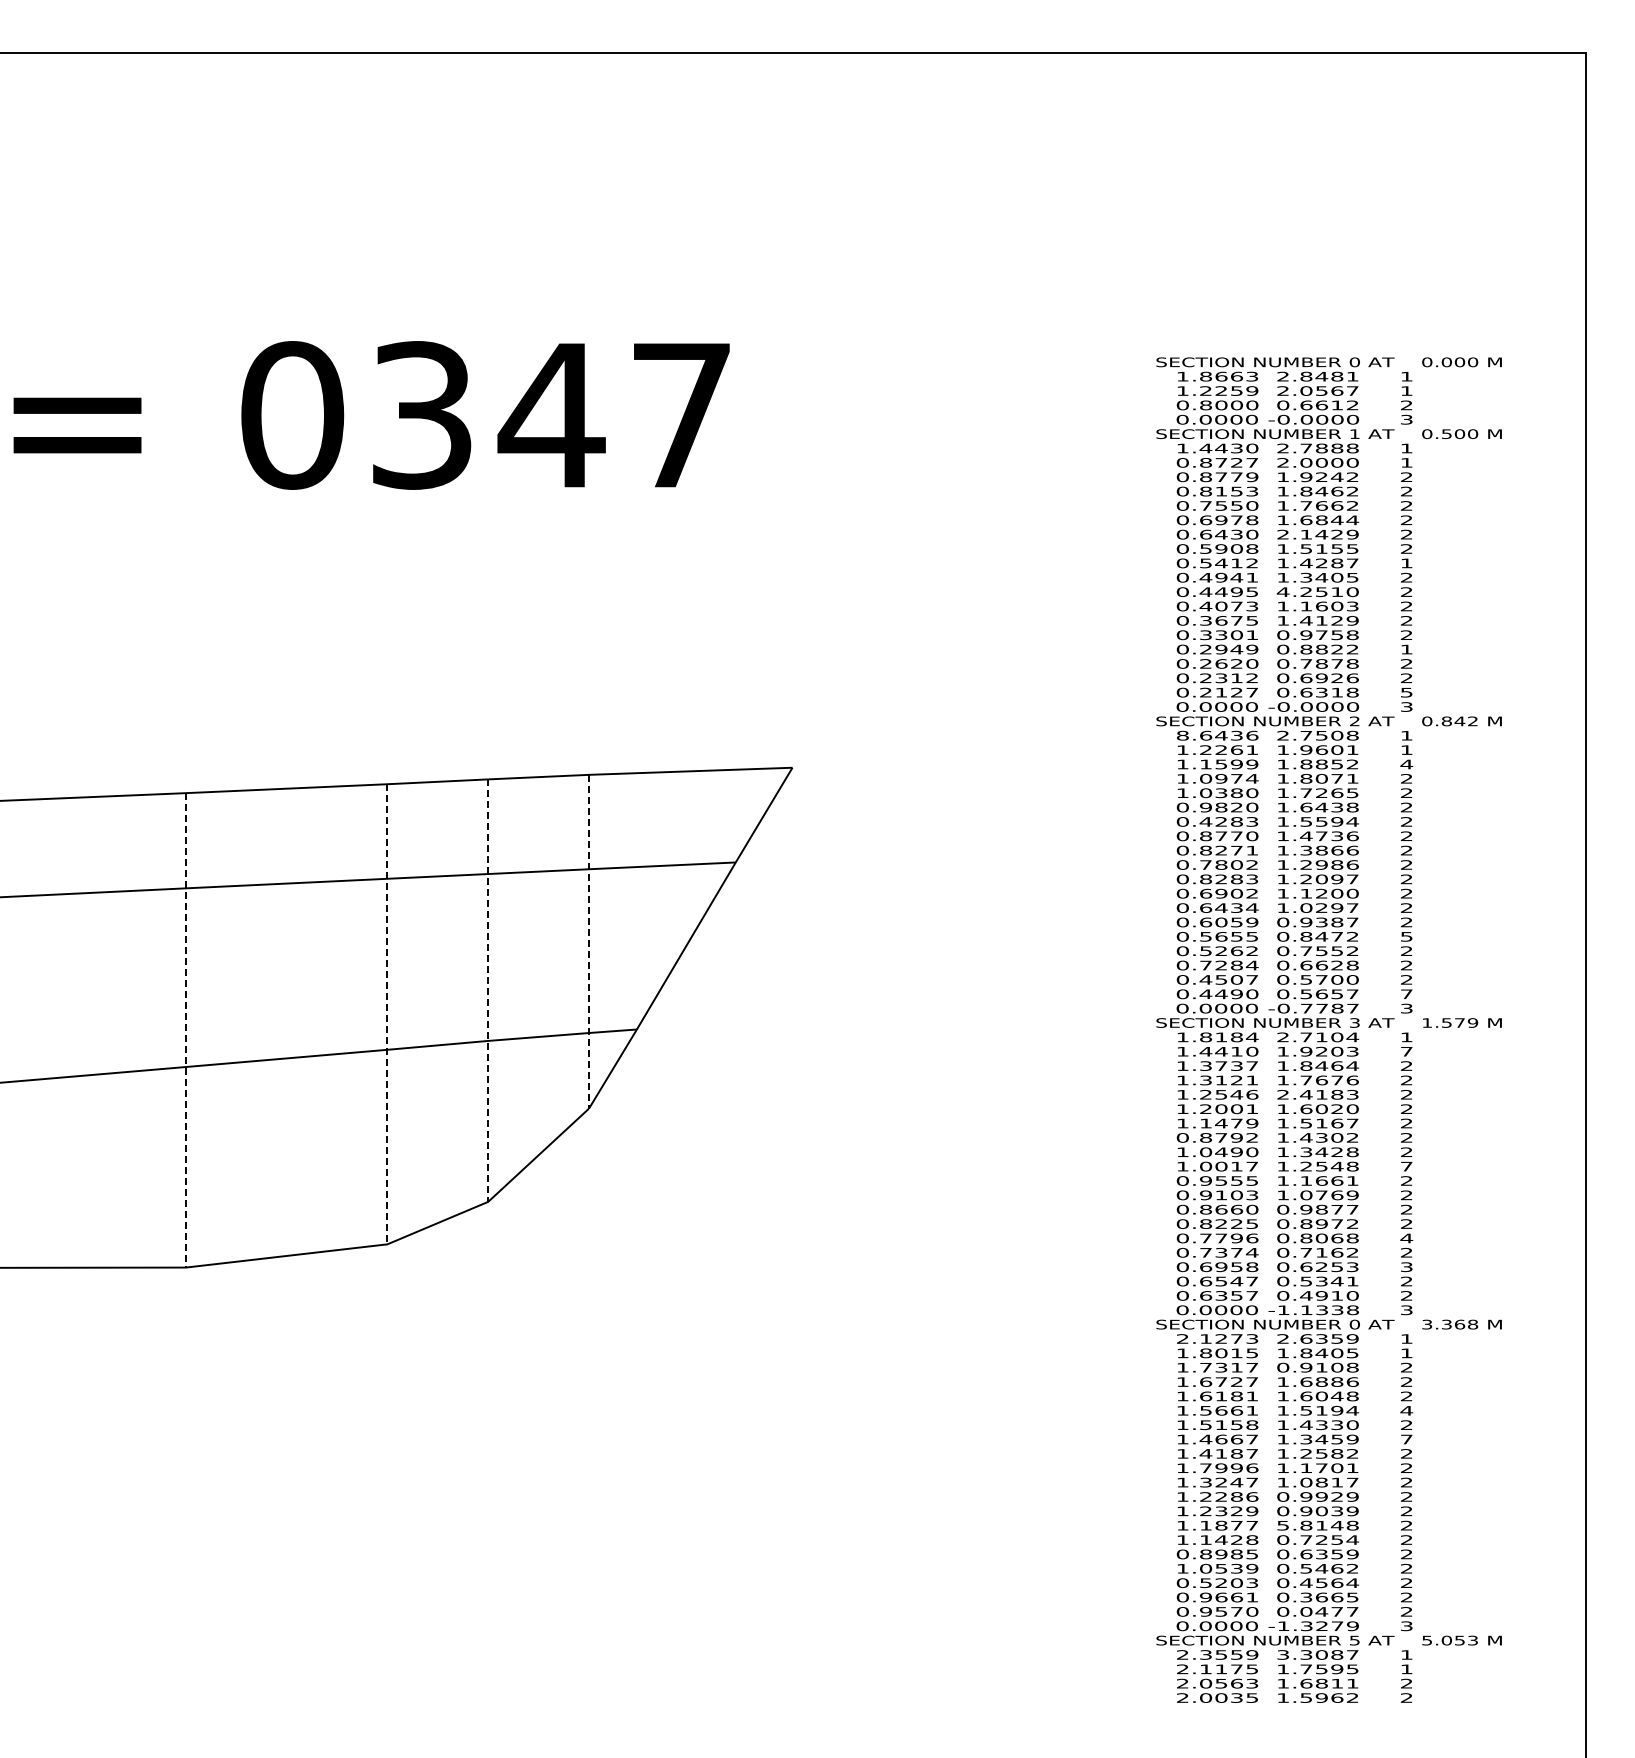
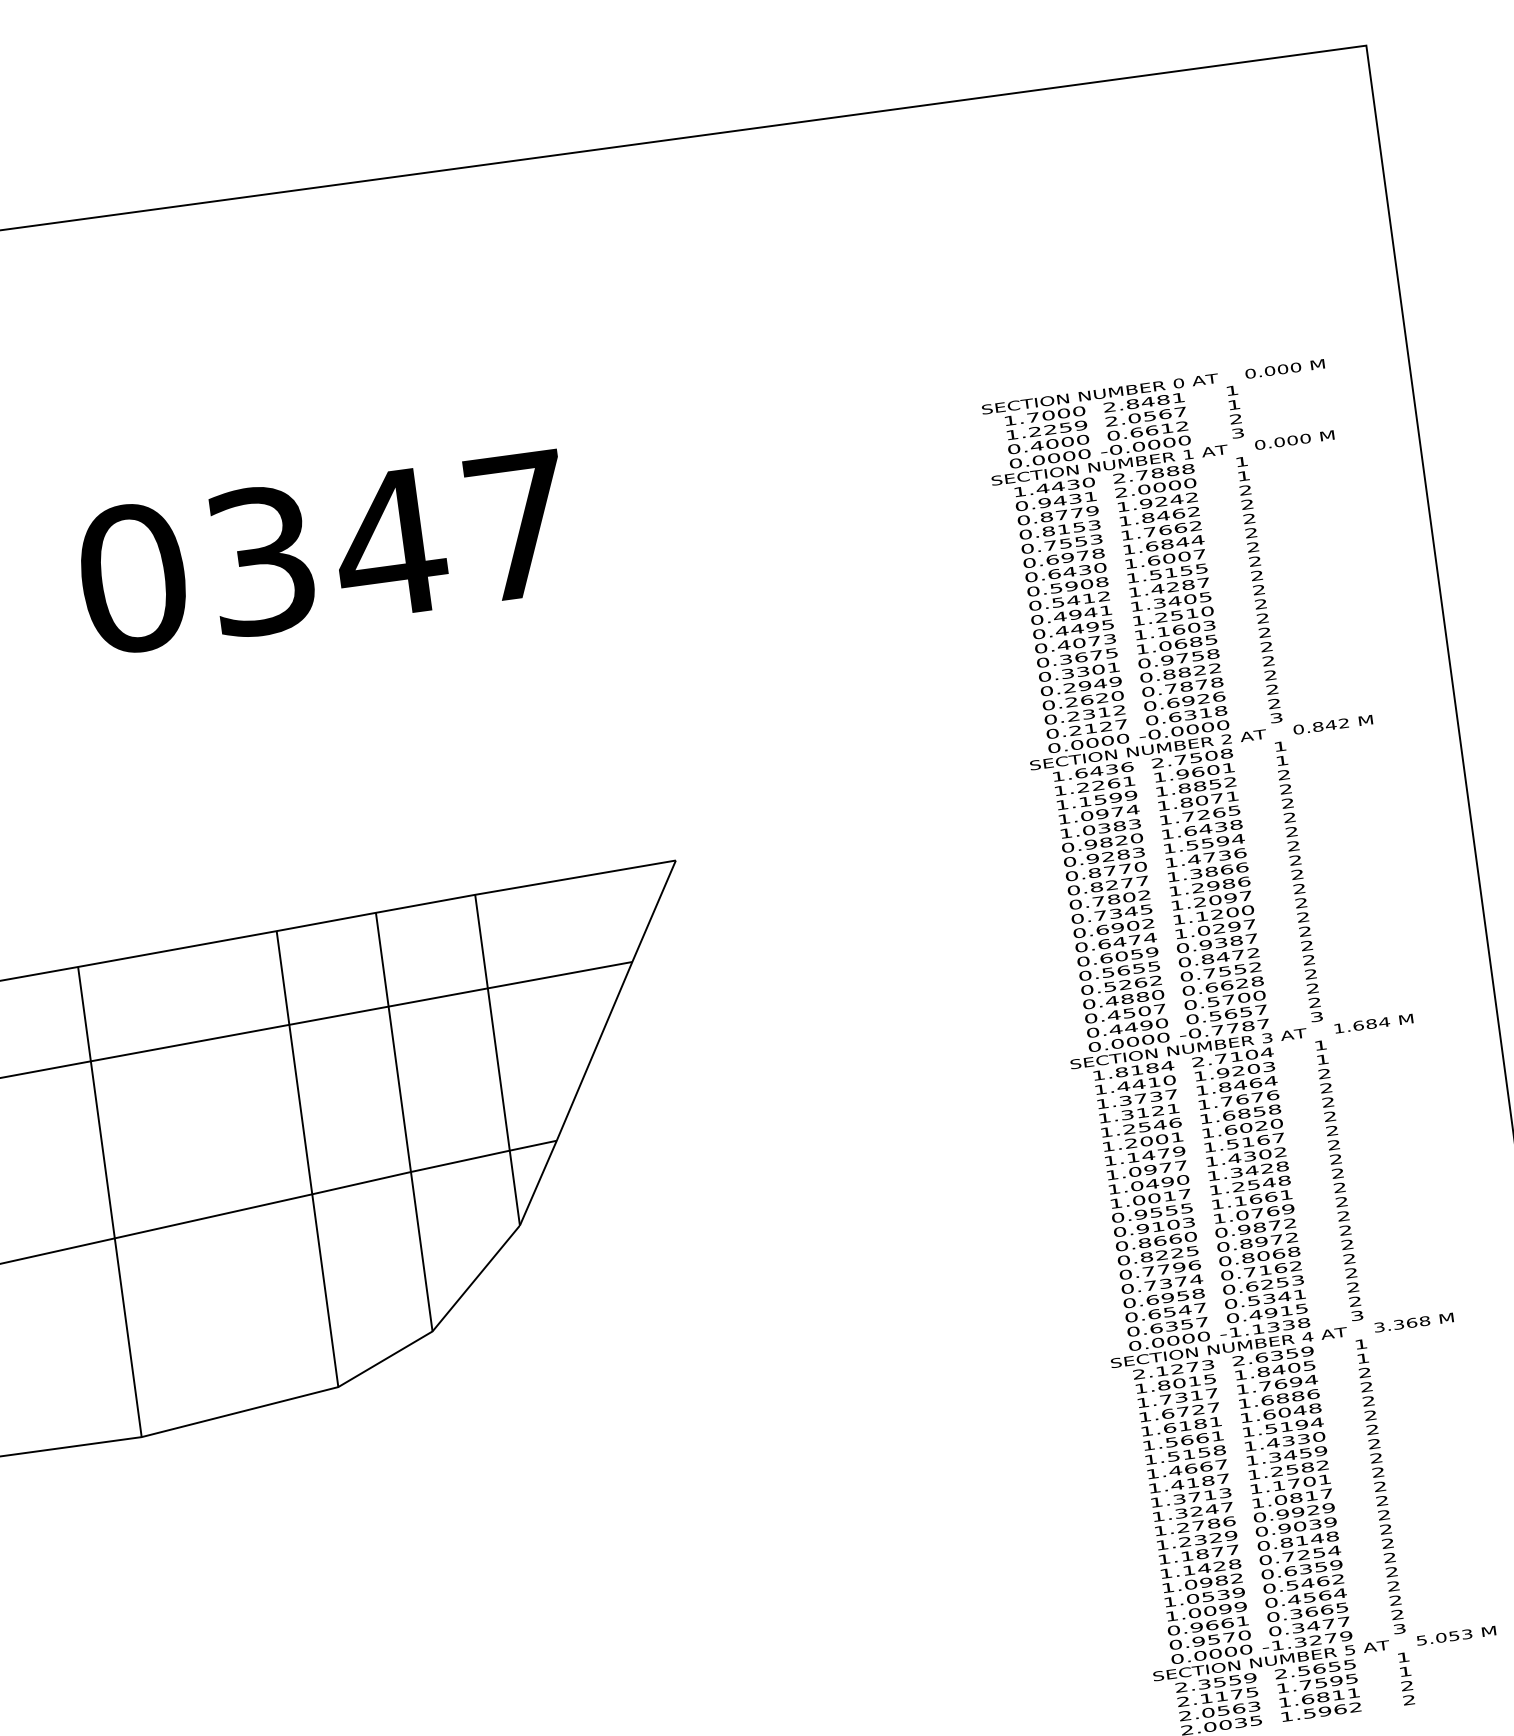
text: (1229, 376) -> (1056, 414), 1.8663 -> 1.7000
text: (1205, 405) -> (1036, 446), 0.8000 -> 0.4000
text: (1446, 434) -> (1279, 442), 0.500 -> 0.000
text: (1228, 462) -> (1067, 499), 0.8727 -> 0.9431
text: (1252, 505) -> (1096, 539), 0.7550 -> 0.7553
text: (1317, 534) -> (1164, 559), 2.1429 -> 1.6007
text: (1406, 563) -> (1256, 575), 1 -> 2
text: (1282, 591) -> (1137, 620), 4.2510 -> 1.2510
text: (1329, 620) -> (1188, 642), 1.4129 -> 1.0685
text: (1406, 649) -> (1268, 661), 1 -> 2
text: (1406, 692) -> (1274, 703), 5 -> 2
text: (1182, 735) -> (1058, 776), 8.6436 -> 1.6436
text: (1406, 764) -> (1283, 775), 4 -> 2
text: (1252, 793) -> (1135, 824), 1.0380 -> 1.0383
text: (1205, 821) -> (1092, 858), 0.4283 -> 0.9283
text: (1251, 850) -> (1141, 881), 0.8271 -> 0.8277
text: (1229, 879) -> (1123, 912), 0.8283 -> 0.7345
text: (1236, 907) -> (1134, 939), 0.6434 -> 0.6474
text: (1406, 936) -> (1306, 945), 5 -> 2
line: (589, 941) -> (497, 1059), dashed -> solid
text: (1228, 965) -> (1134, 998), 0.7284 -> 0.4880
line: (488, 991) -> (404, 1122), dashed -> solid
text: (1406, 993) -> (1314, 1001), 7 -> 2
line: (387, 1014) -> (307, 1159), dashed -> solid
text: (1459, 1022) -> (1371, 1023), 1.579 -> 1.684
line: (185, 1030) -> (109, 1202), dashed -> solid
text: (1406, 1051) -> (1322, 1059), 7 -> 1
text: (1317, 1094) -> (1239, 1113), 2.4183 -> 1.6858
text: (1216, 1137) -> (1145, 1170), 0.8792 -> 1.0977
text: (1406, 1166) -> (1337, 1173), 7 -> 2
text: (1352, 1209) -> (1290, 1223), 0.9877 -> 0.9872
text: (1406, 1238) -> (1347, 1244), 4 -> 2
text: (1406, 1267) -> (1351, 1273), 3 -> 2
text: (1352, 1295) -> (1301, 1308), 0.4910 -> 0.4915
text: (1354, 1324) -> (1307, 1336), 0 -> 4
text: (1318, 1367) -> (1277, 1384), 0.9108 -> 1.7694
text: (1406, 1410) -> (1370, 1415), 4 -> 2
text: (1406, 1439) -> (1374, 1443), 7 -> 2
text: (1229, 1468) -> (1202, 1496), 1.7996 -> 1.3713
text: (1221, 1496) -> (1198, 1525), 1.2286 -> 1.2786
text: (1283, 1525) -> (1263, 1545), 5.8148 -> 0.8148
text: (1216, 1554) -> (1201, 1583), 0.8985 -> 1.0982
text: (1217, 1583) -> (1206, 1611), 0.5203 -> 1.0099
text: (1306, 1611) -> (1298, 1627), 0.0477 -> 0.3477
text: (1317, 1654) -> (1314, 1668), 3.3087 -> 2.5655

